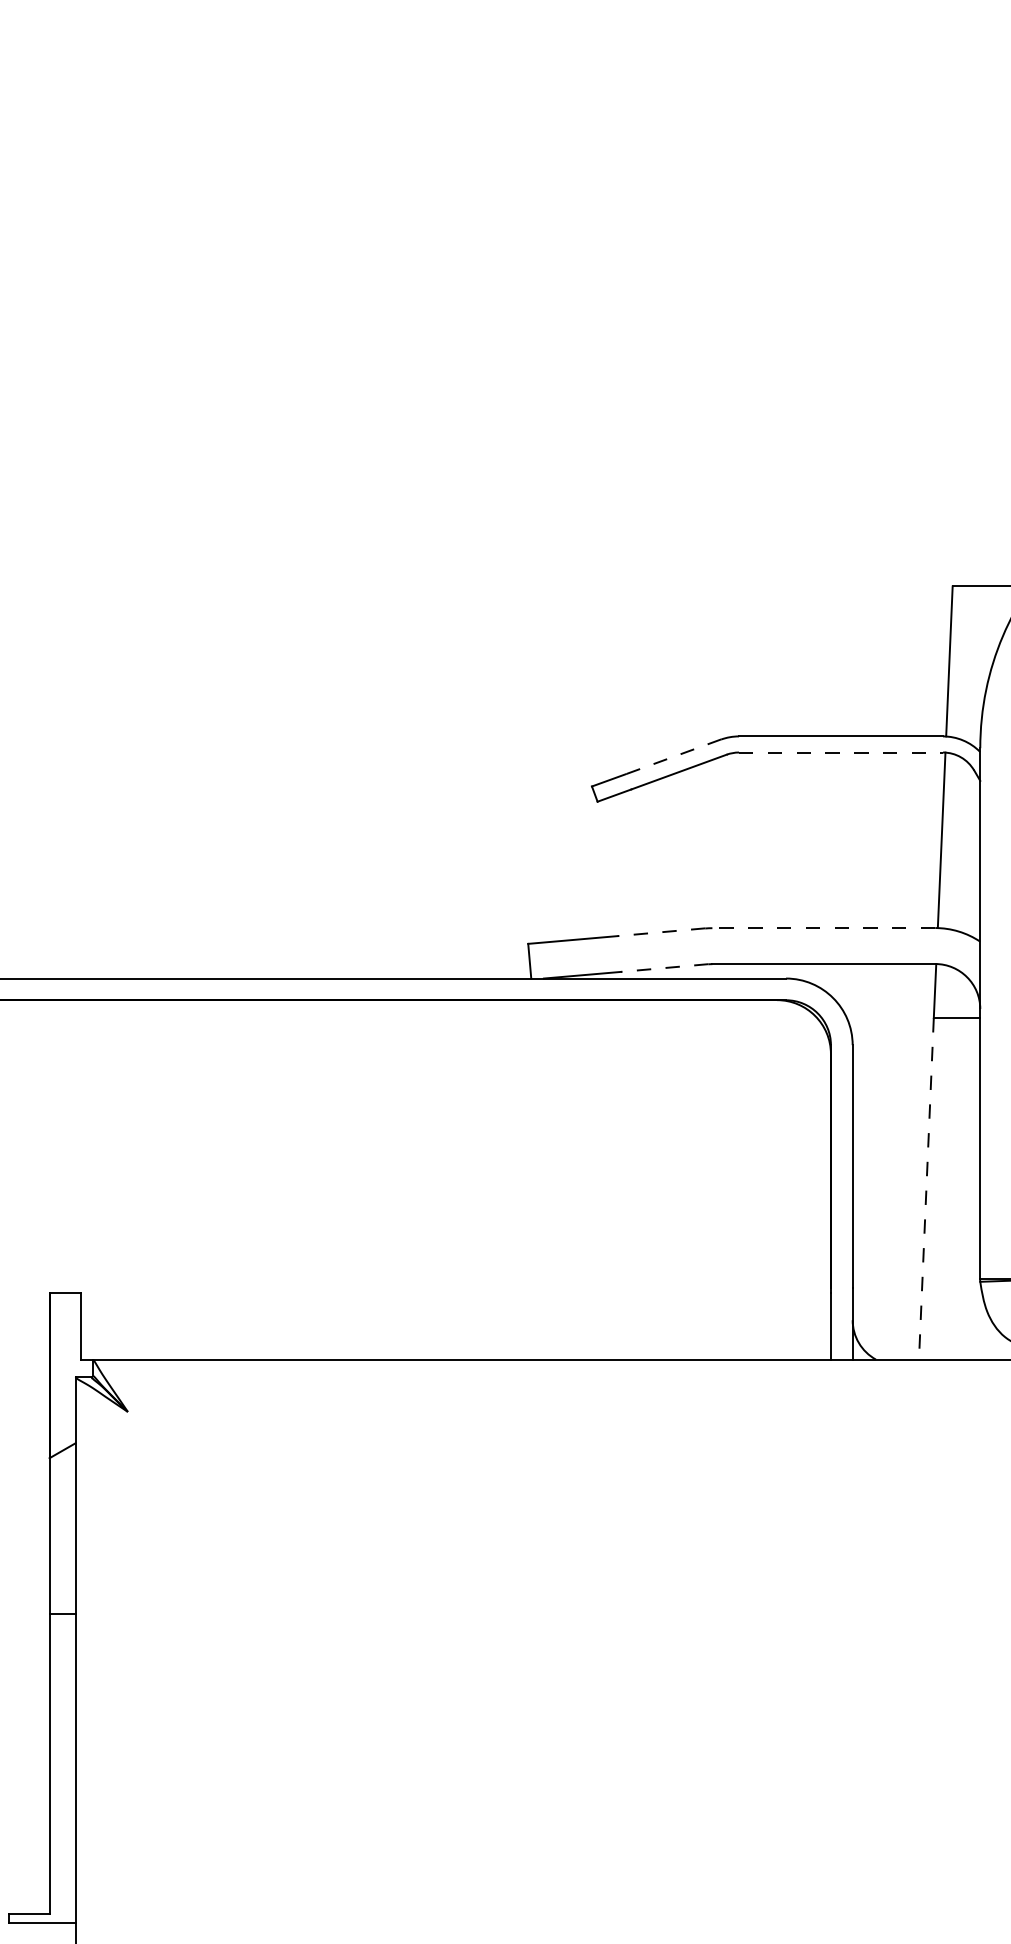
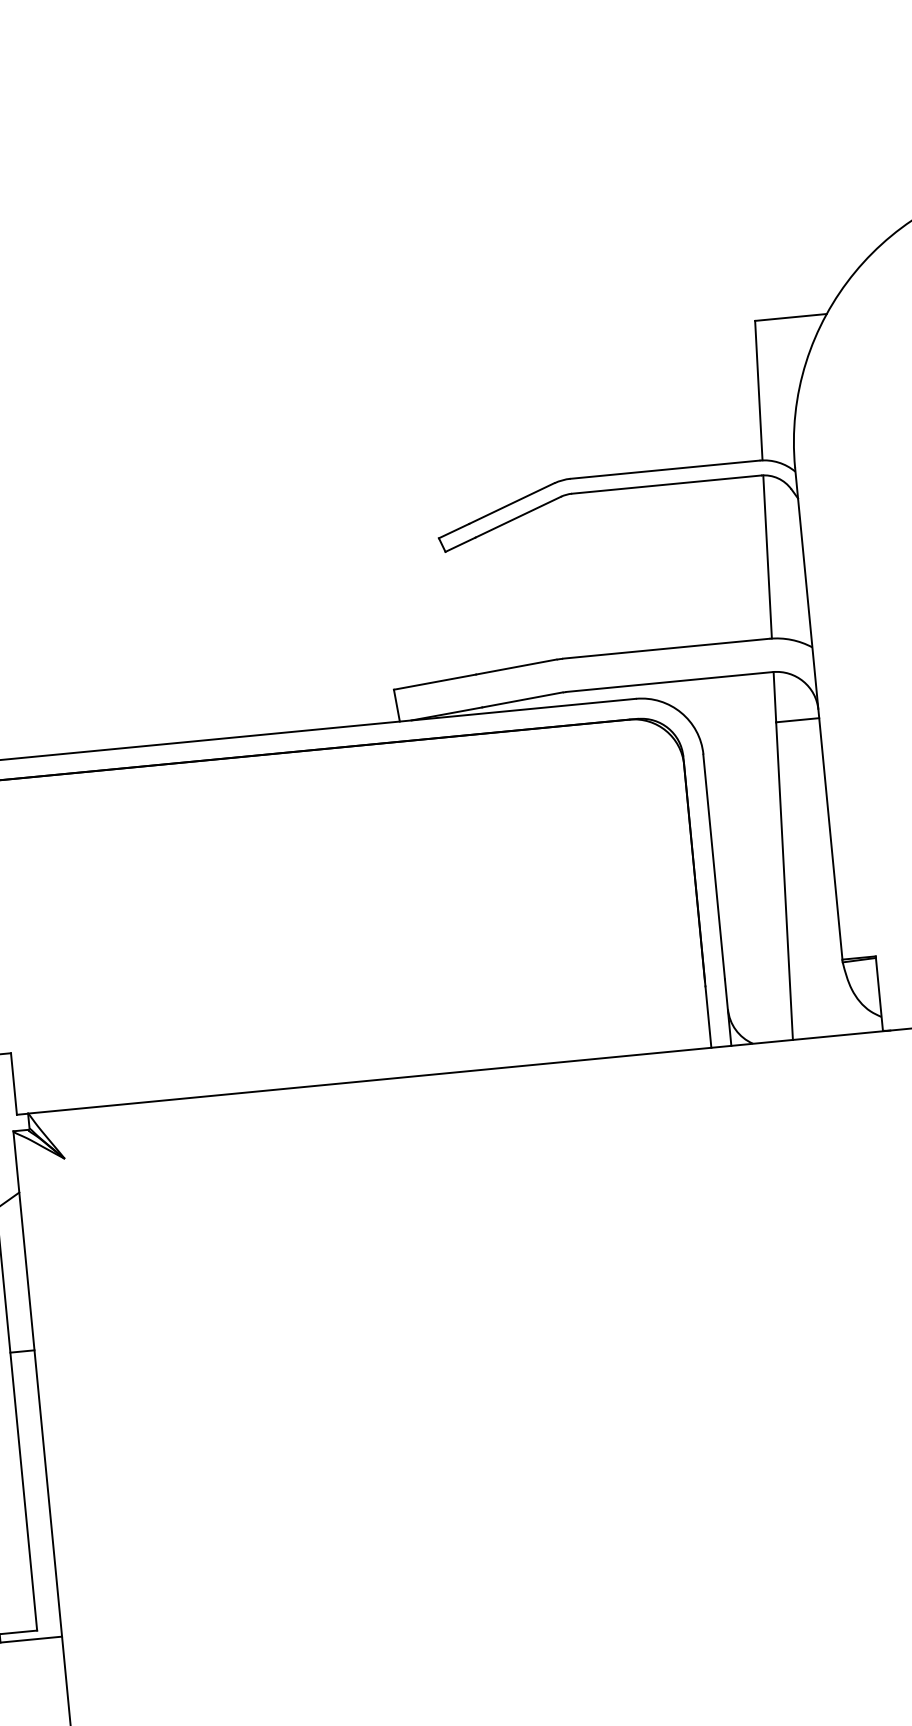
line: (841, 752) -> (667, 484), dashed -> solid
line: (673, 756) -> (511, 503), dashed -> solid
line: (823, 928) -> (666, 649), dashed -> solid
line: (661, 932) -> (516, 667), dashed -> solid
line: (664, 968) -> (522, 700), dashed -> solid
line: (926, 1188) -> (784, 880), dashed -> solid

